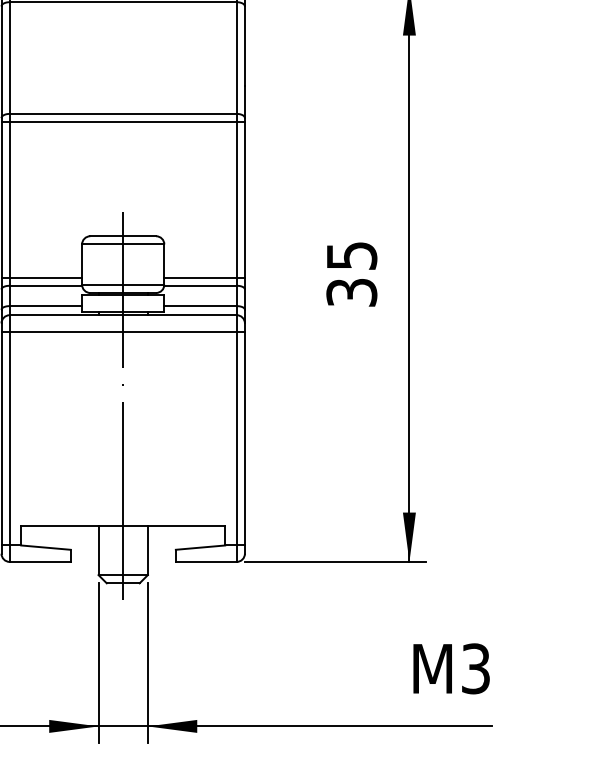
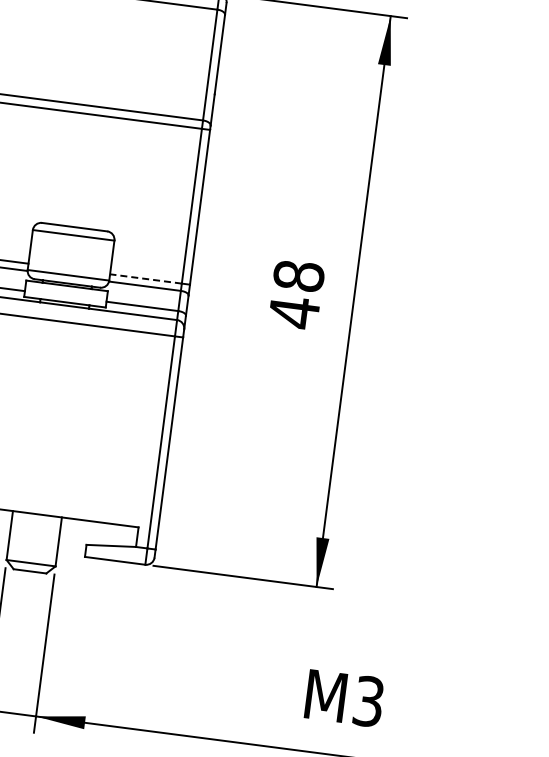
text: (351, 274) -> (296, 294), 35 -> 48
line: (200, 278) -> (145, 279), solid -> dashed
line: (123, 405) -> (53, 395), removed

